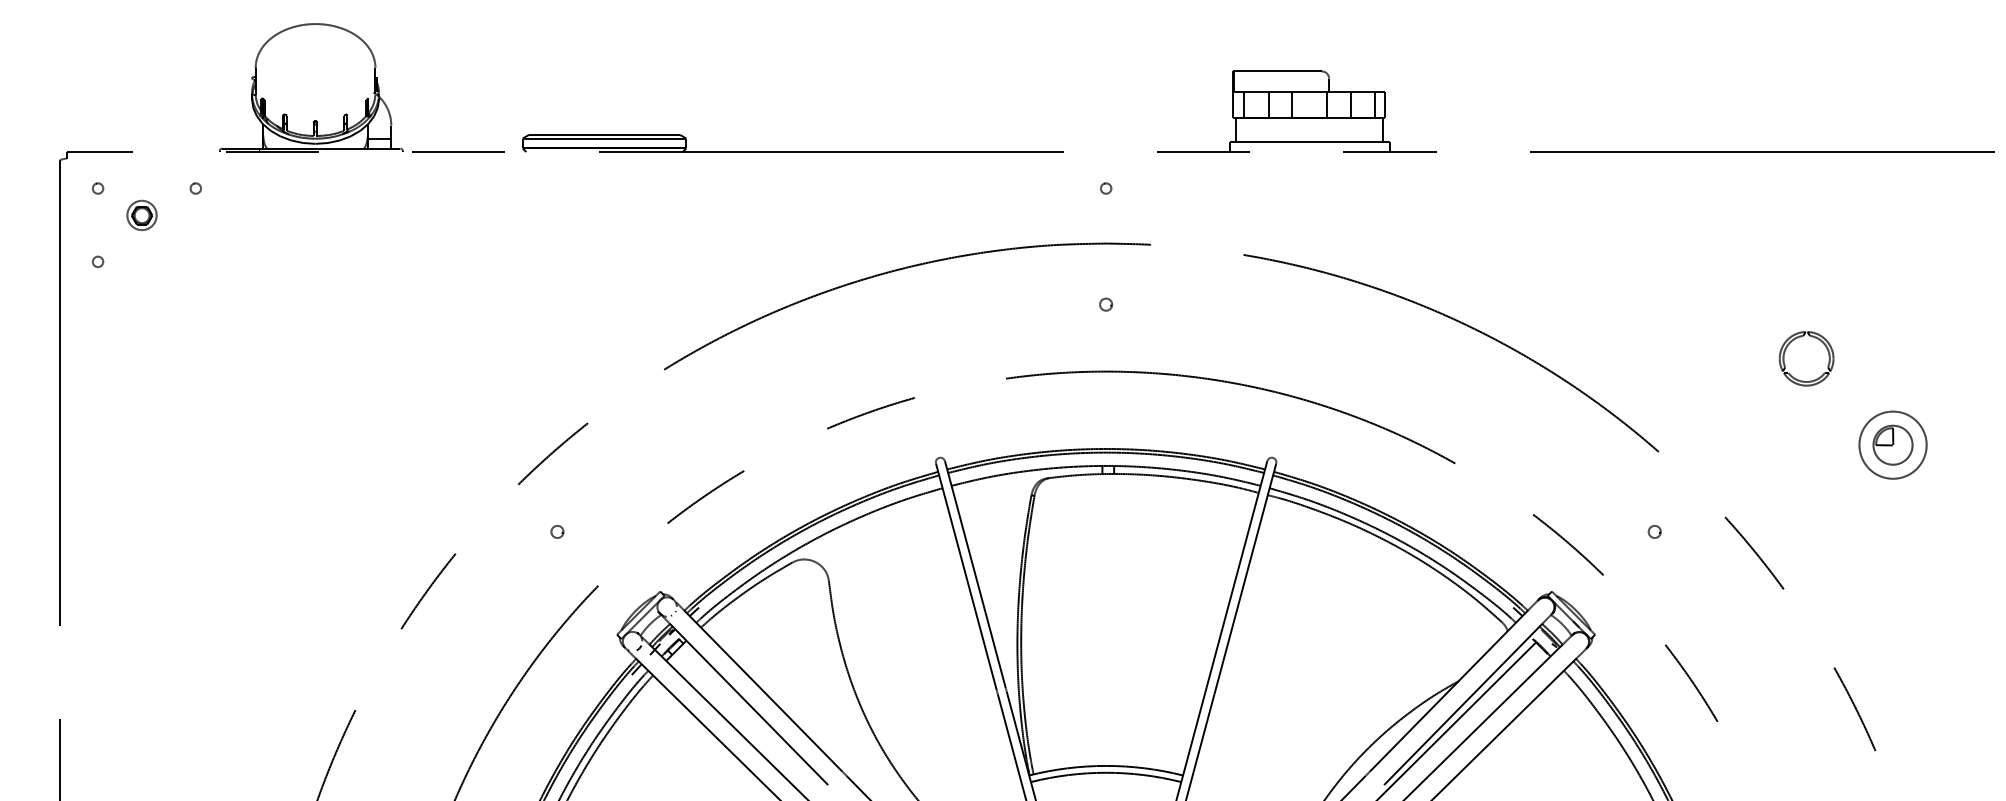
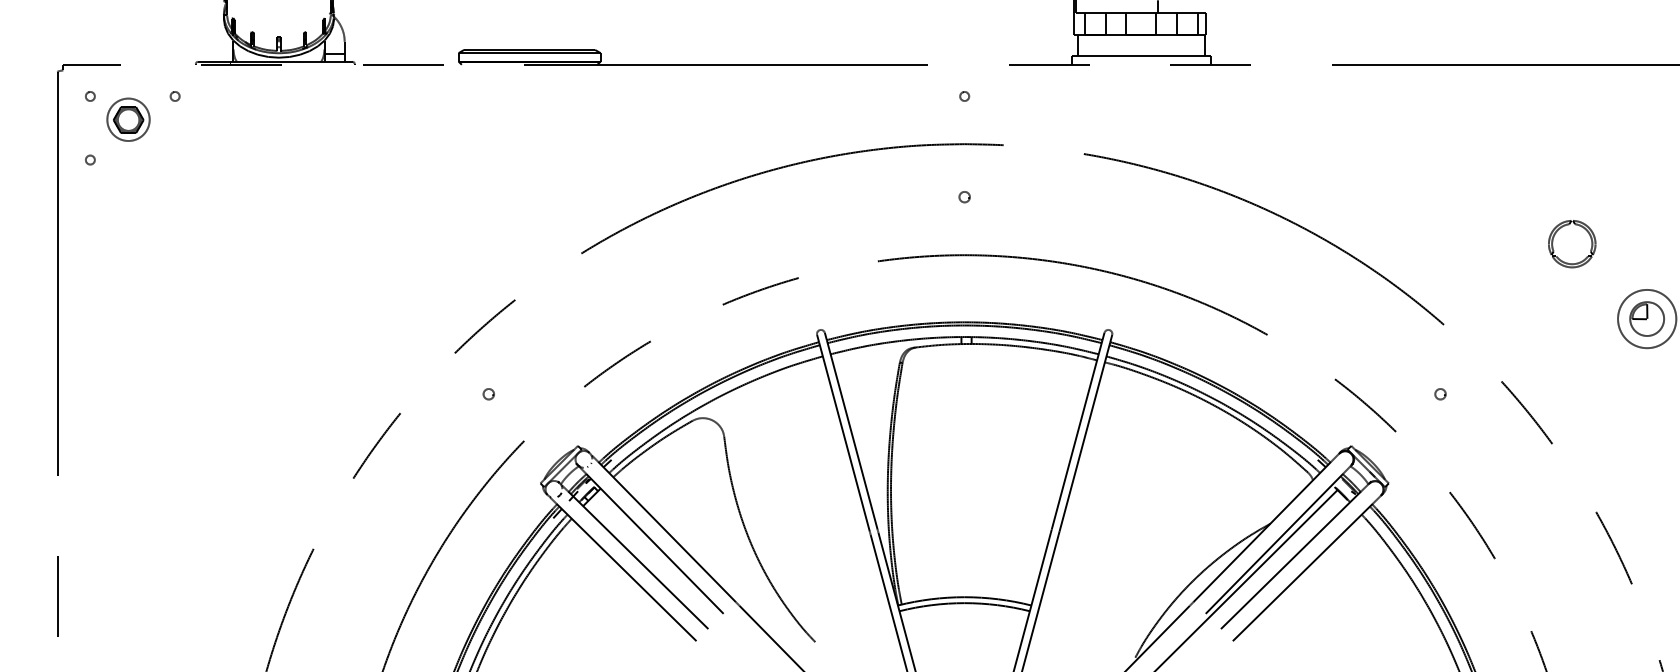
part: (141, 215) -> (128, 119), size x1.67

